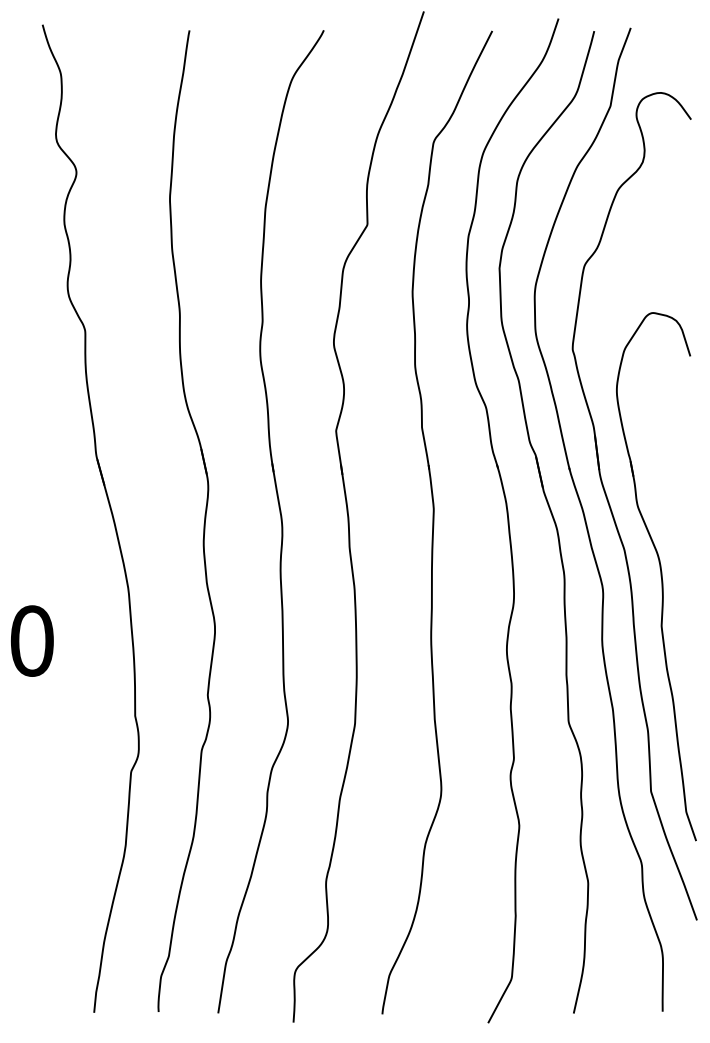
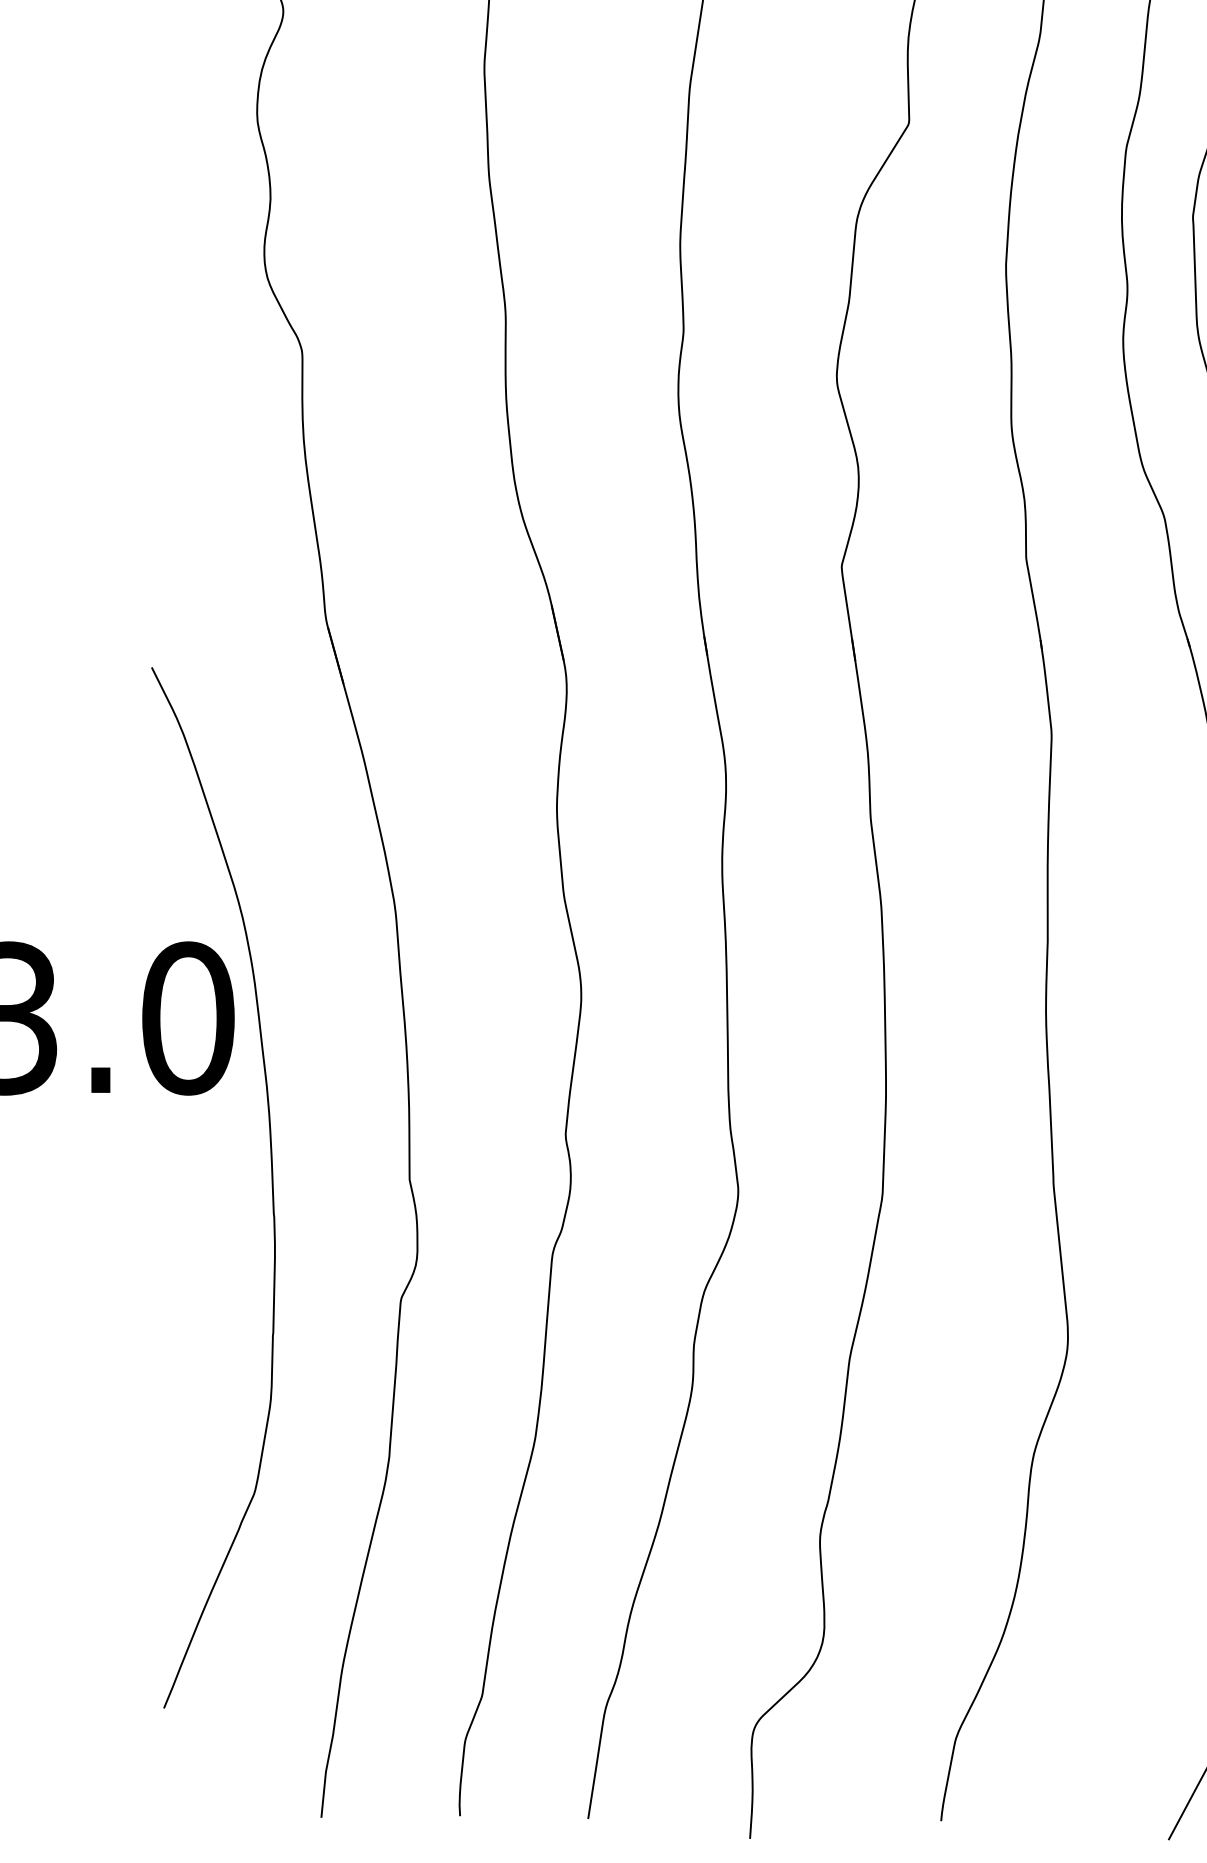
curve: (70, 719) -> (270, 1187), added

